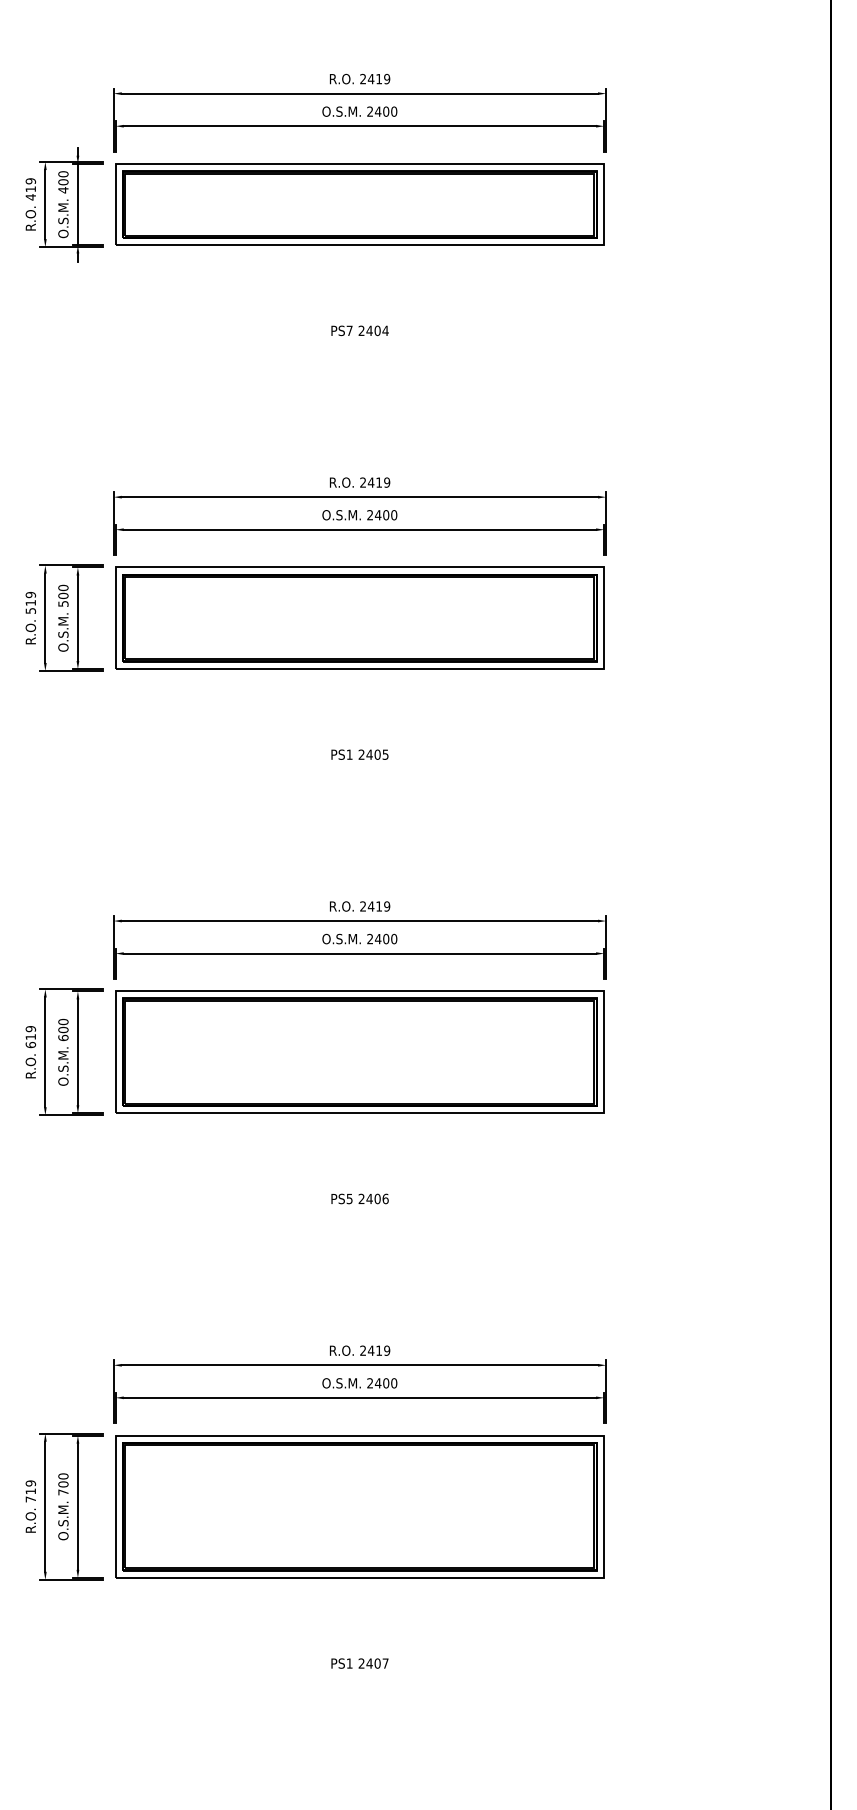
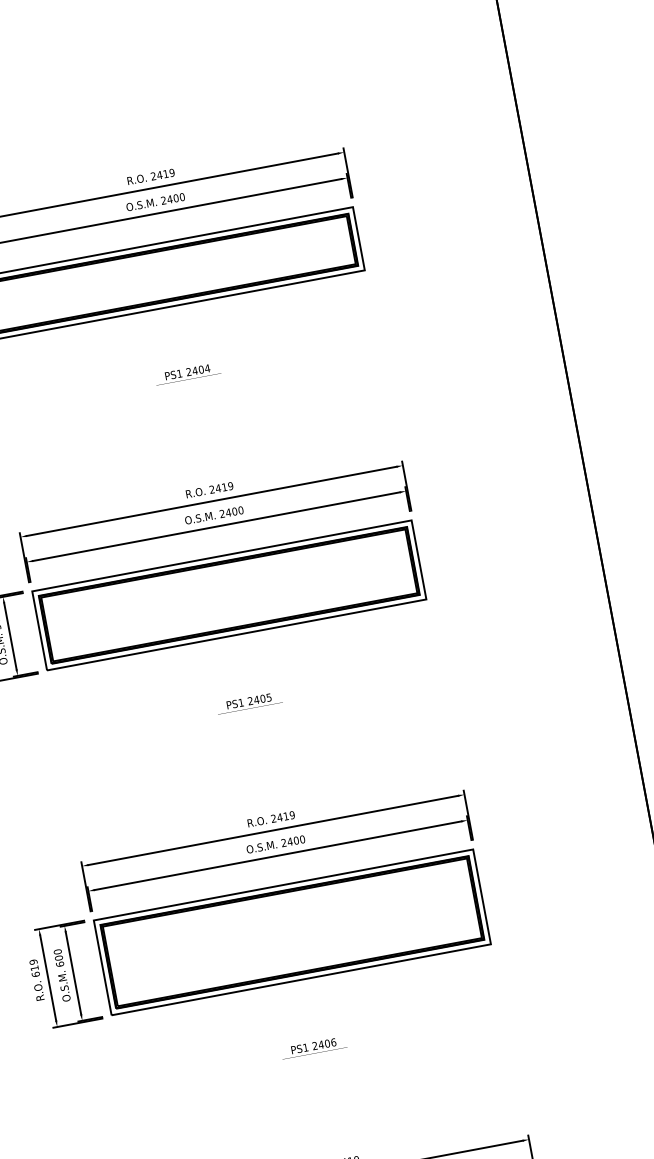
text: (349, 330) -> (179, 373), PS7 -> PS1
text: (349, 1199) -> (305, 1048), PS5 -> PS1

